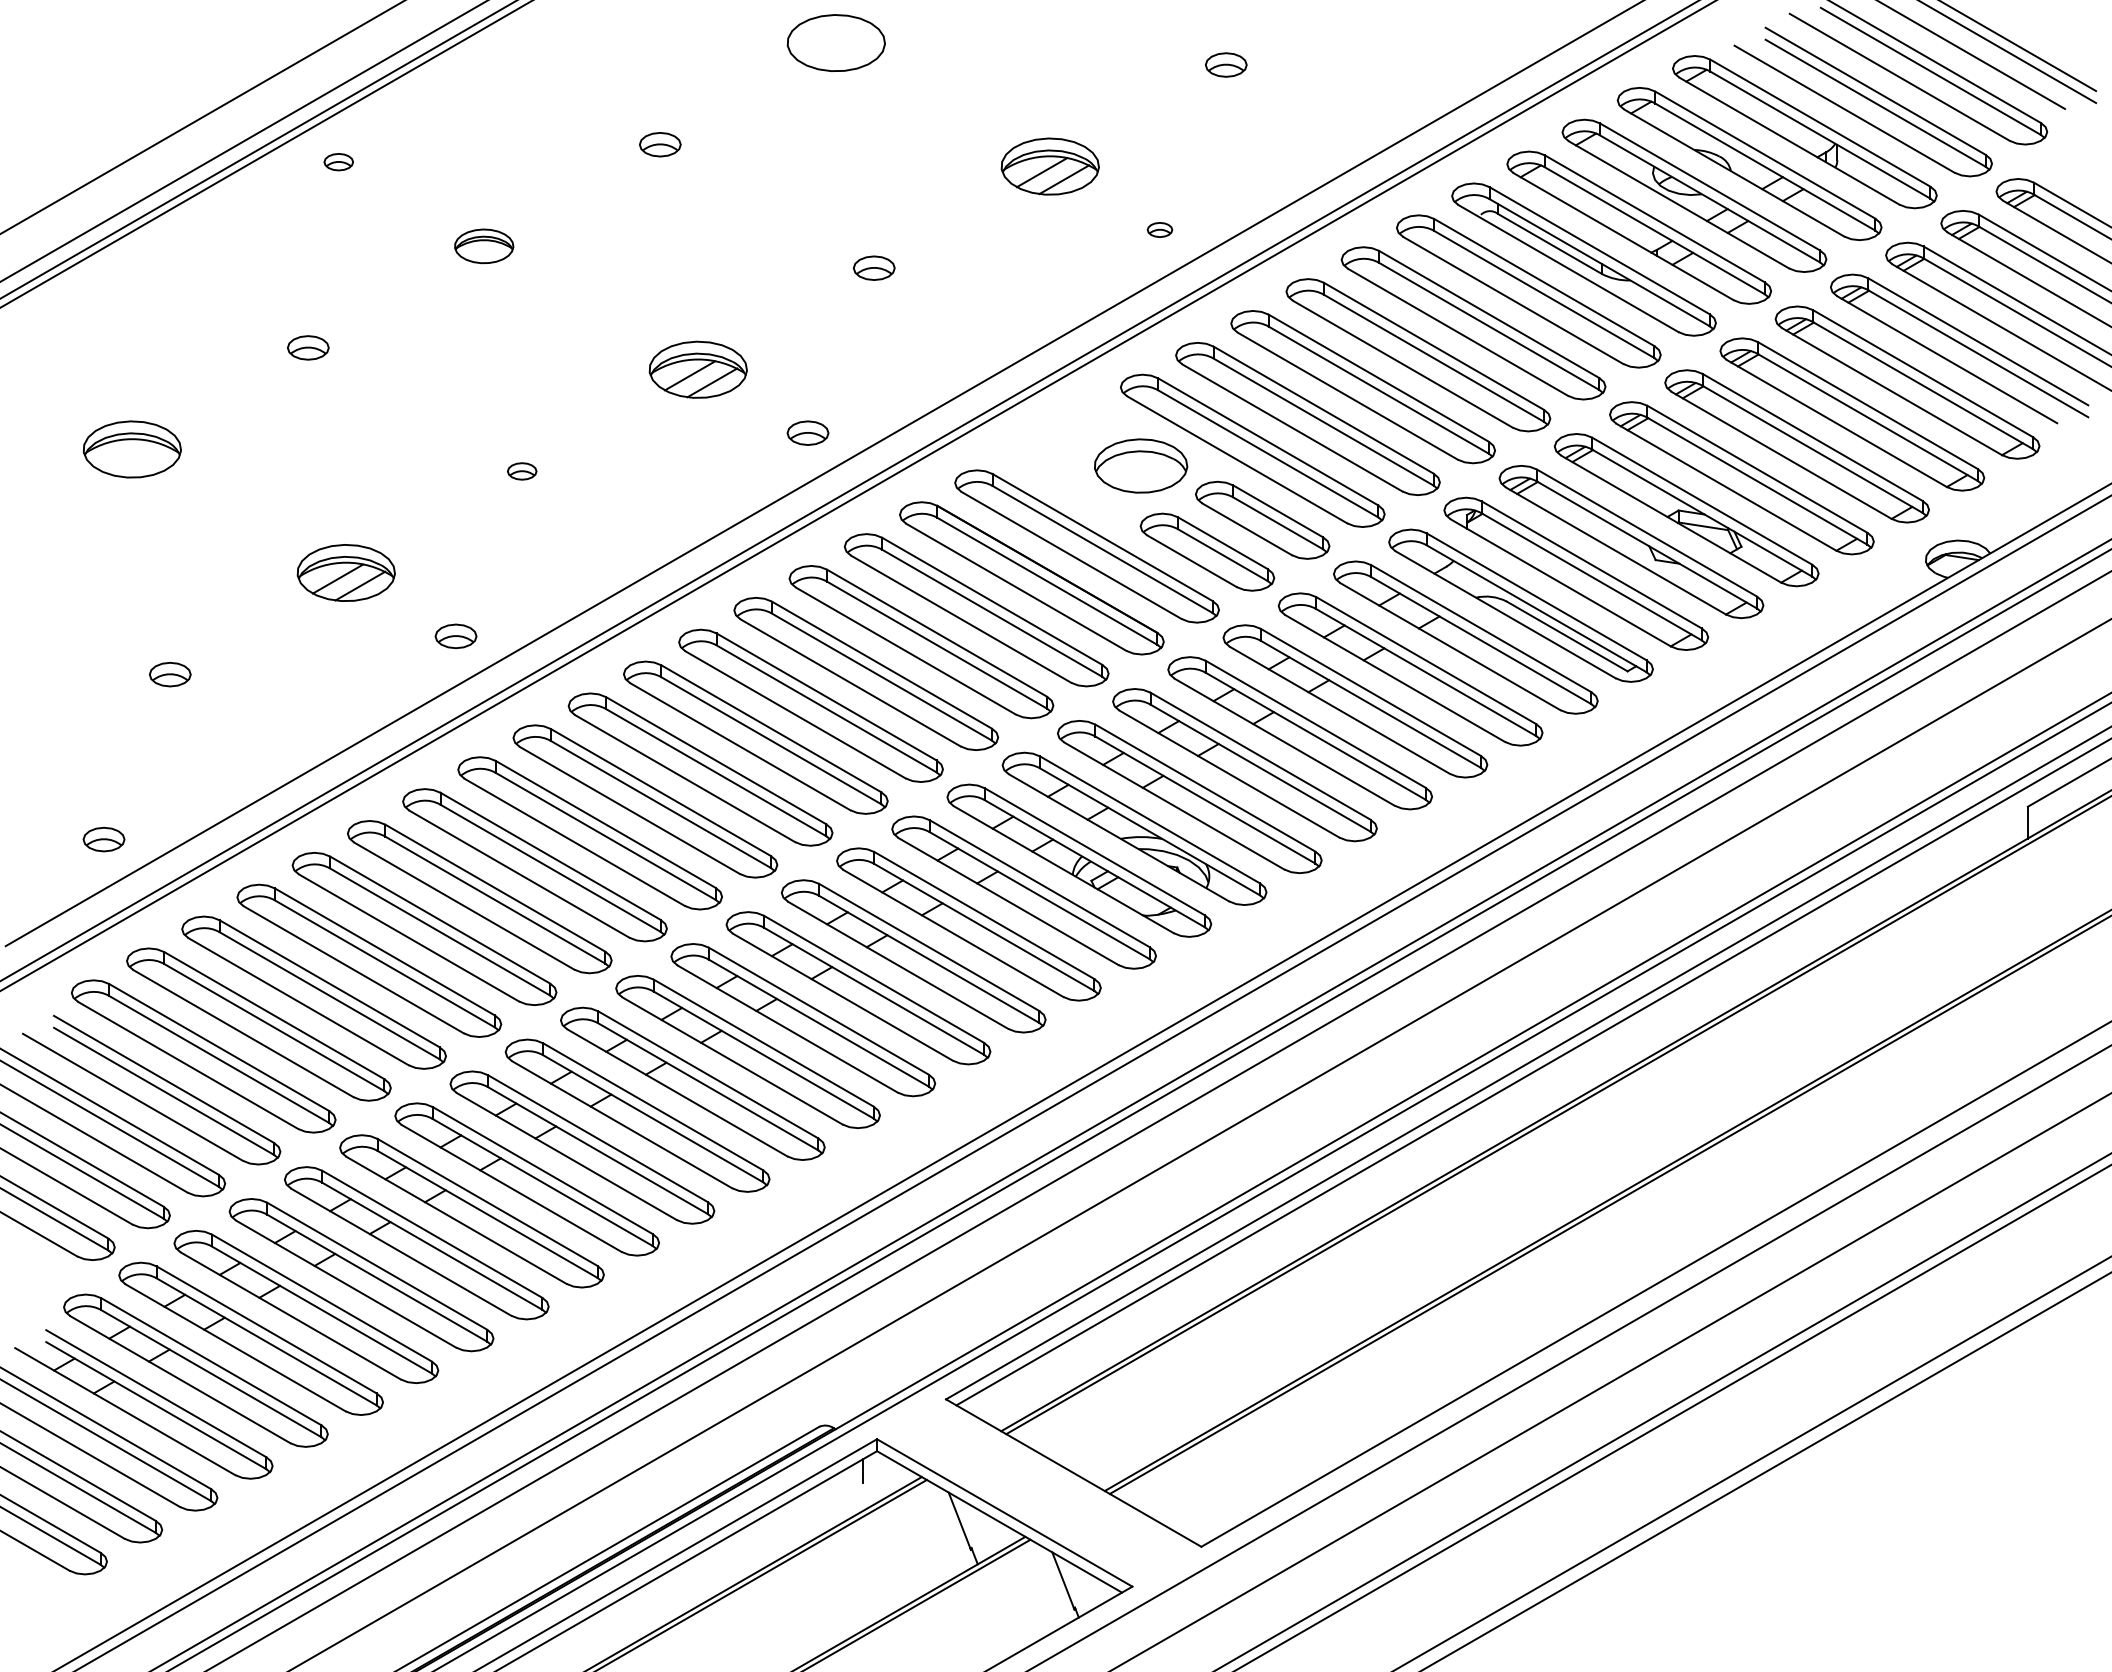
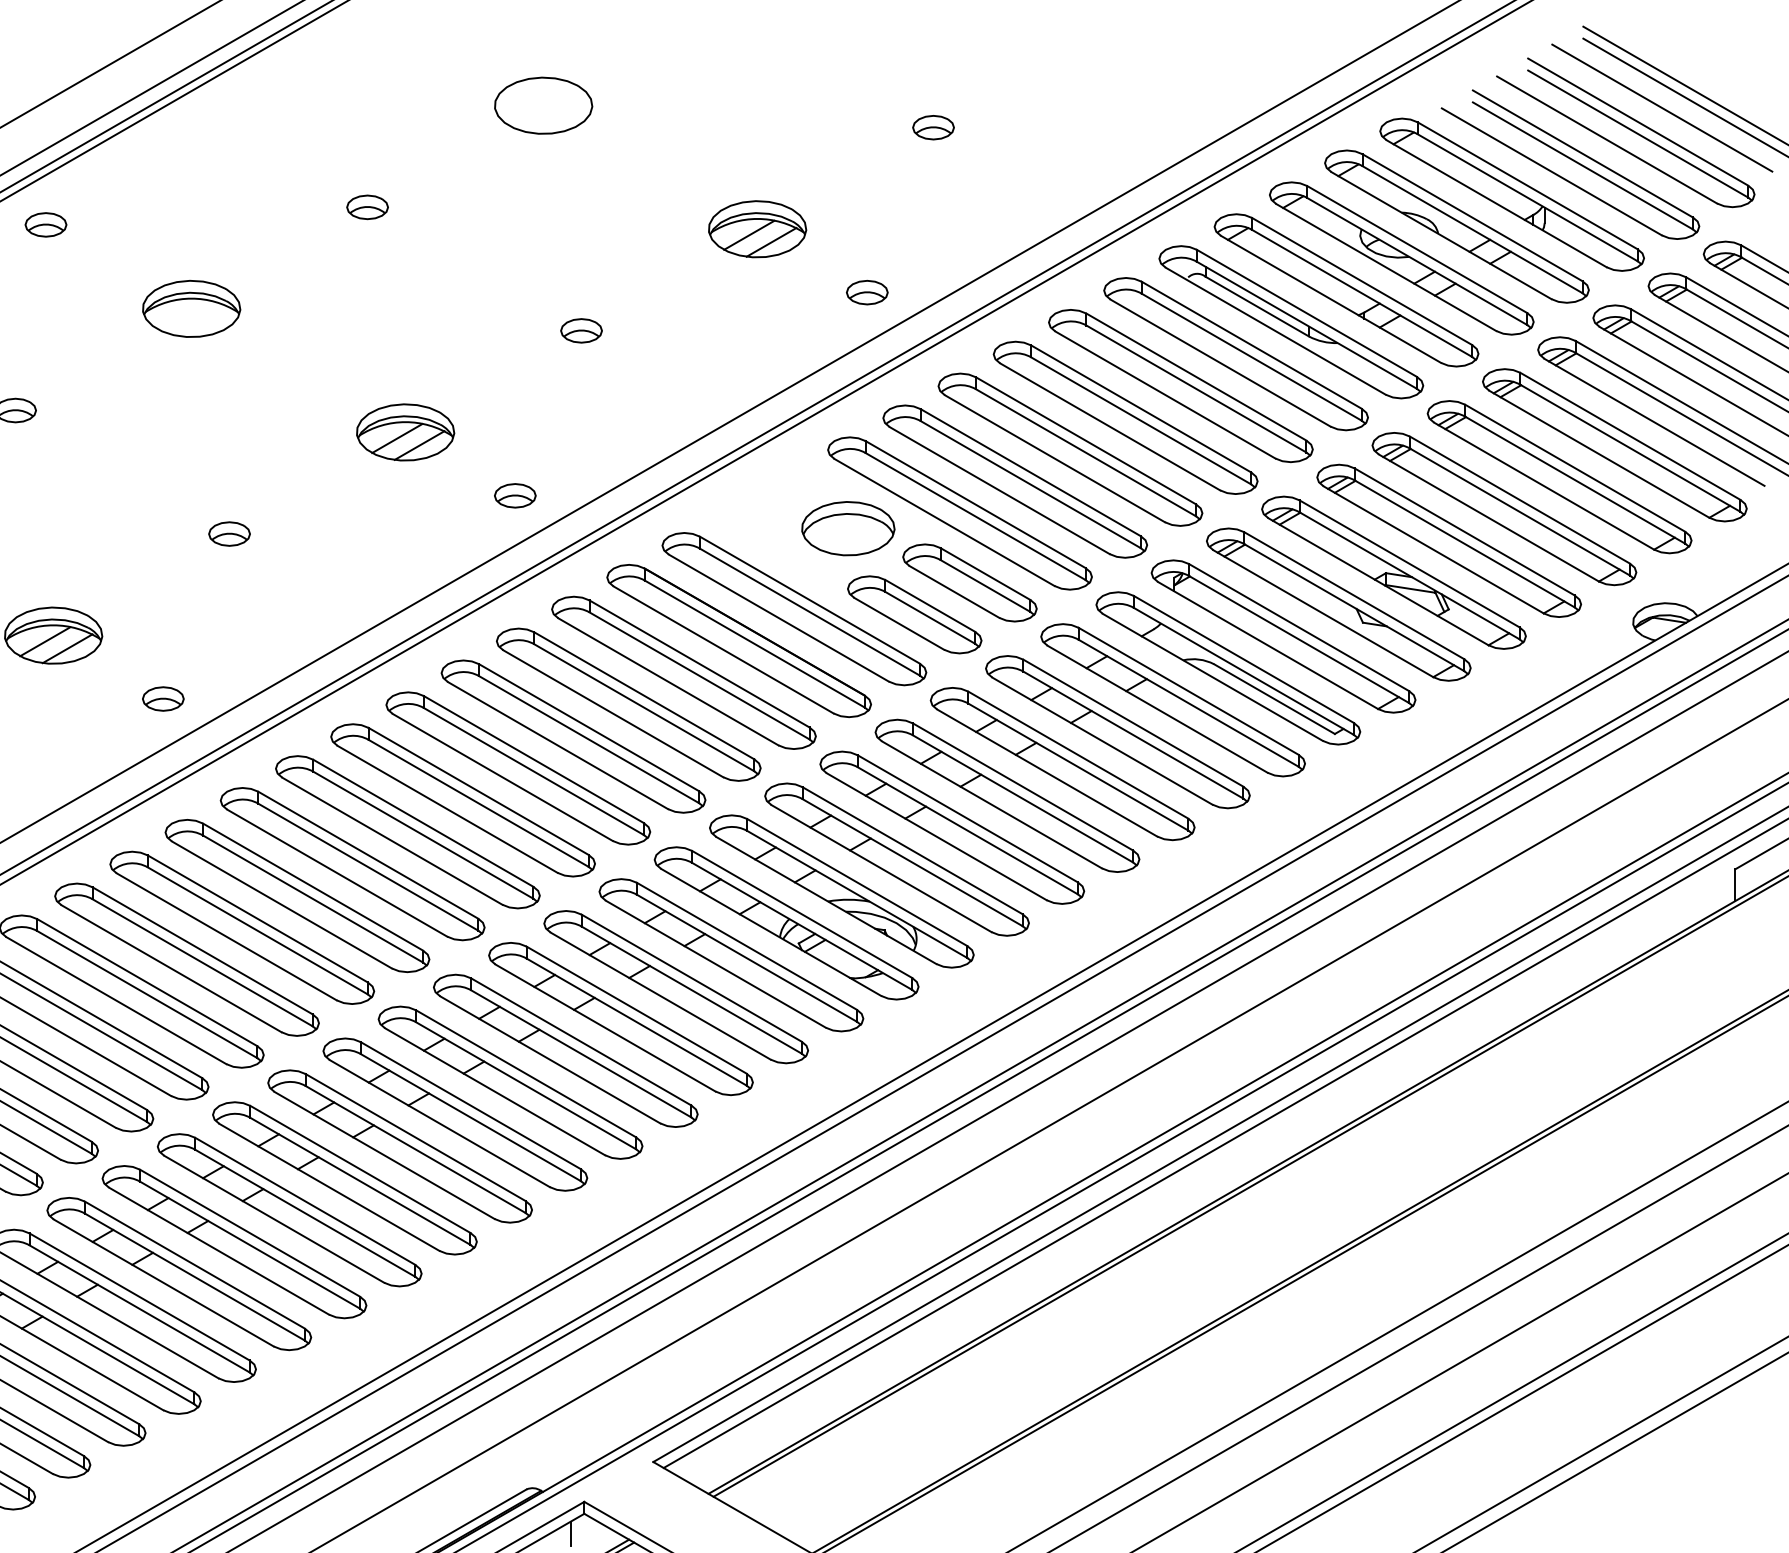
part: (338, 161) -> (45, 224), size x1.43
part: (1159, 229) -> (866, 292), size x1.67
part: (483, 246) -> (190, 309), size x1.67
part: (521, 471) -> (228, 534), size x1.43

